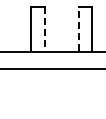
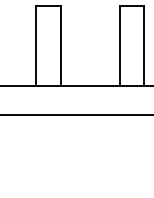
line: (78, 28) -> (119, 44), dashed -> solid
line: (45, 29) -> (61, 46), dashed -> solid

